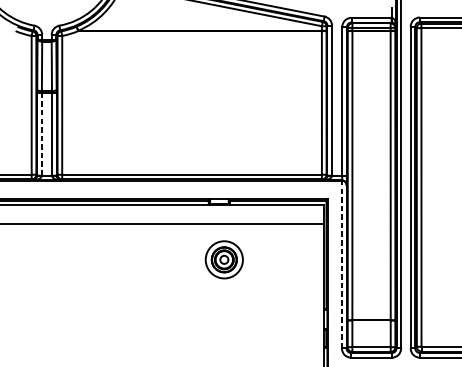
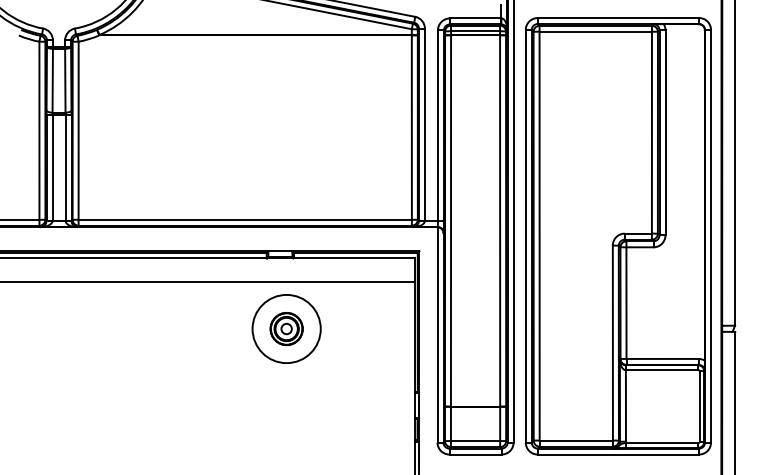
line: (41, 134) -> (52, 168), dashed -> solid
circle: (224, 259) -> (286, 328), size x1.43
line: (341, 264) -> (437, 334), dashed -> solid

